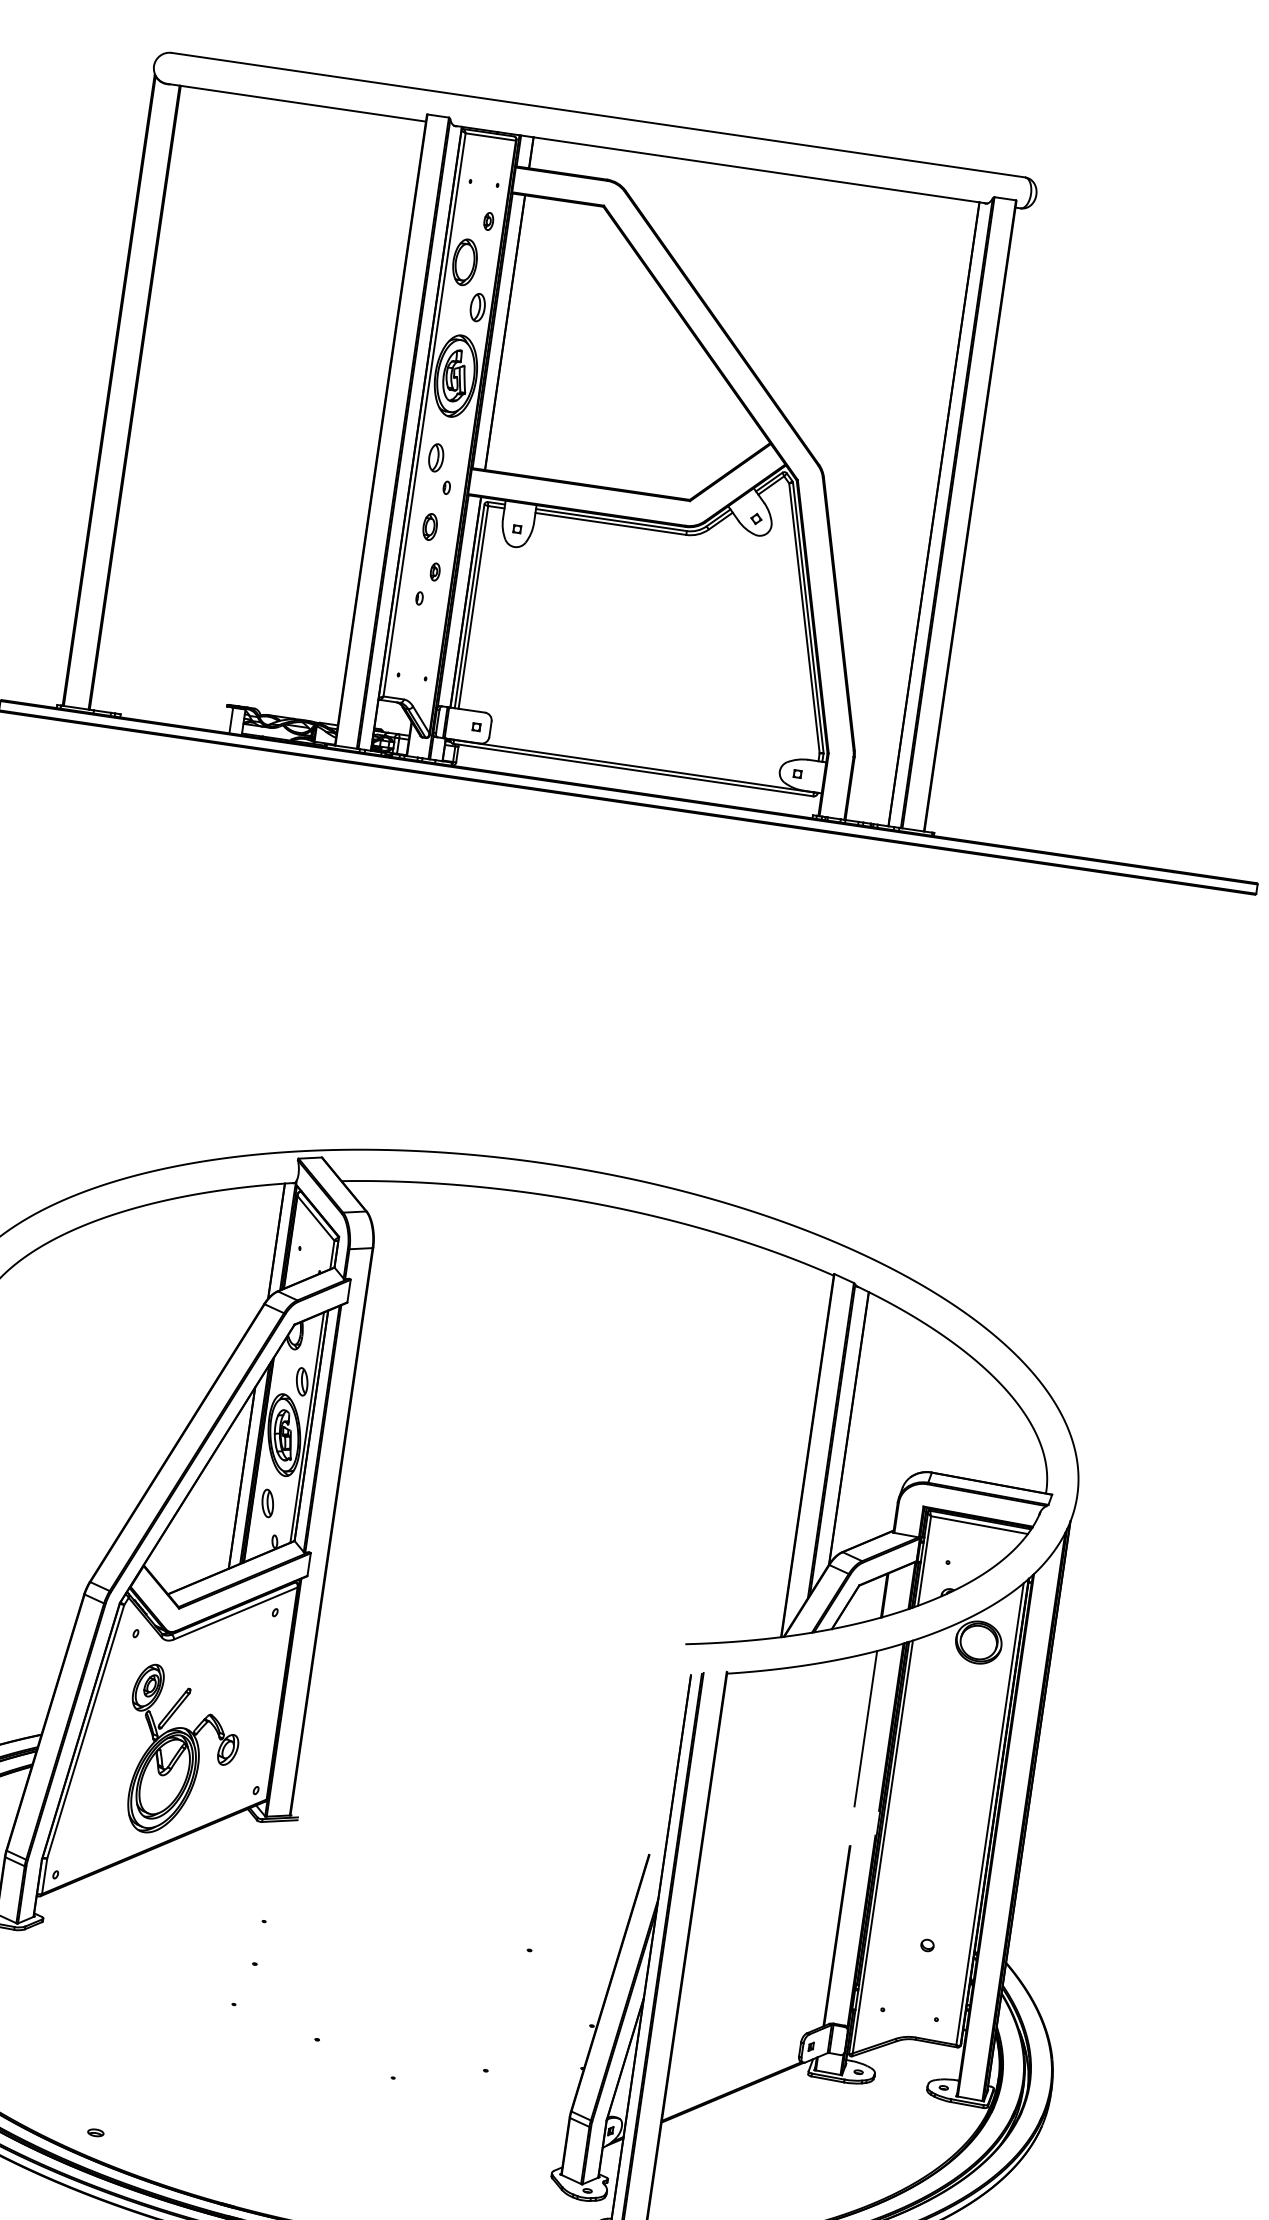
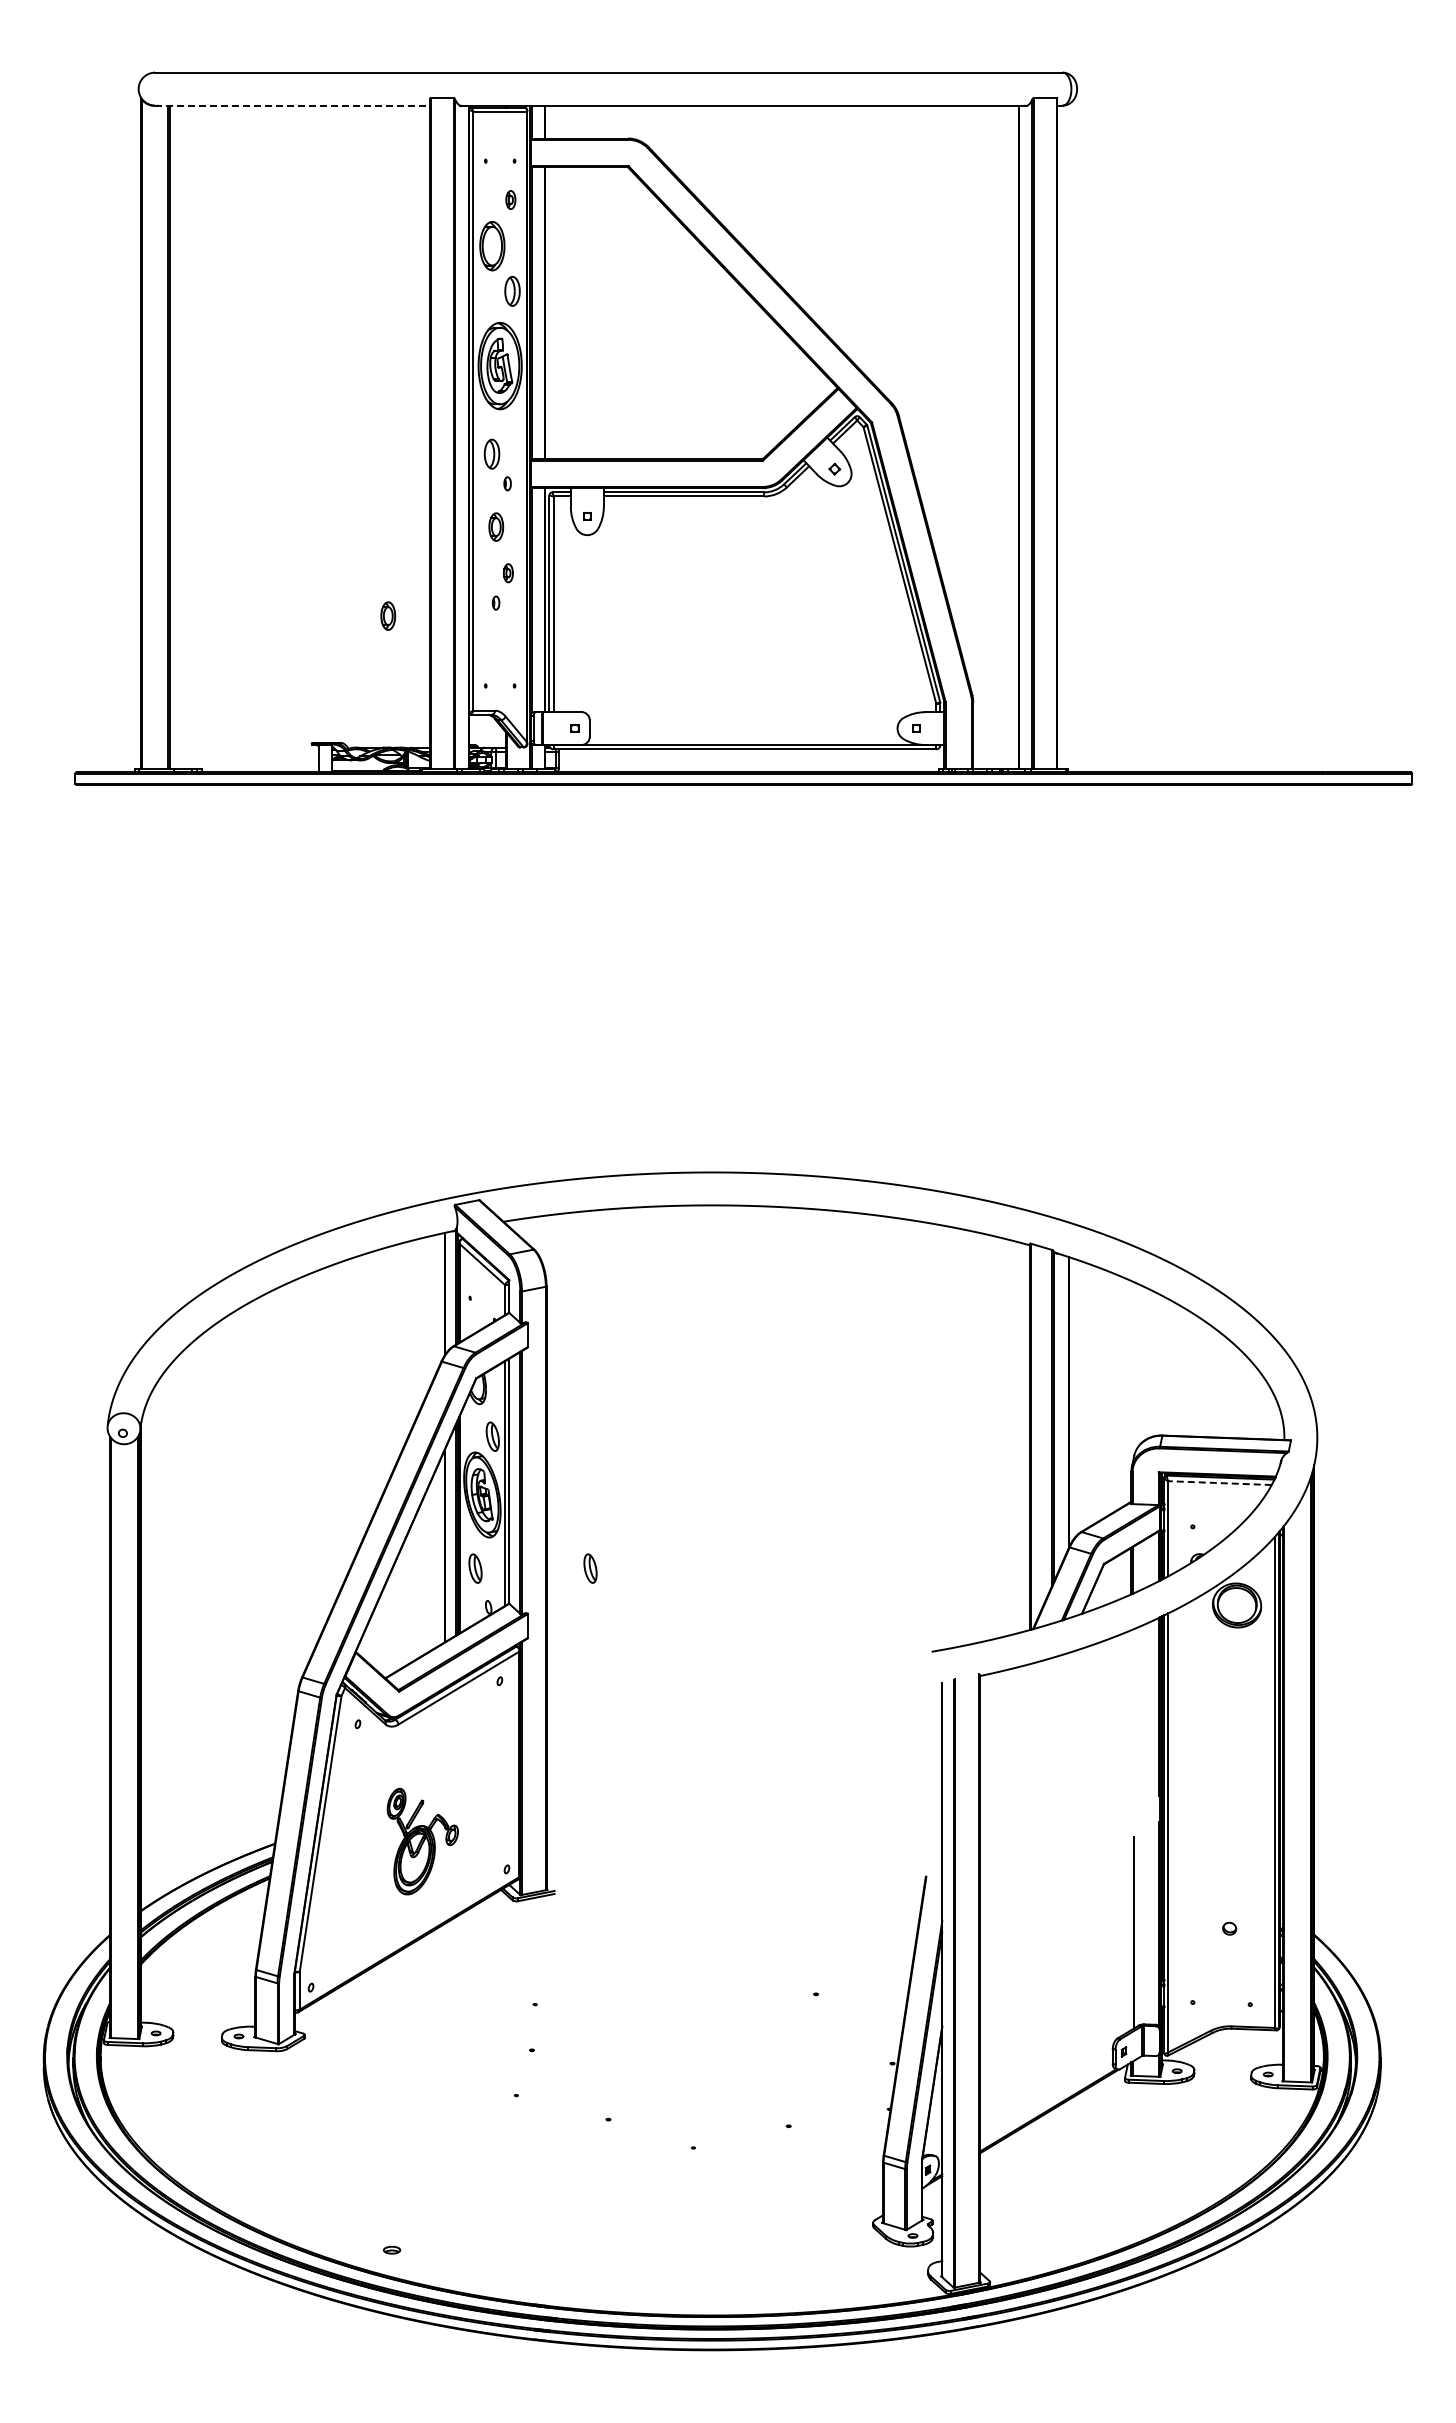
line: (296, 102) -> (292, 105), solid -> dashed
part: (316, 595) -> (388, 615), added
part: (375, 1519) -> (590, 1568), added
line: (979, 1525) -> (1219, 1483), solid -> dashed
line: (865, 1727) -> (1132, 1711), removed
part: (180, 1752) -> (422, 1841), size x0.6

